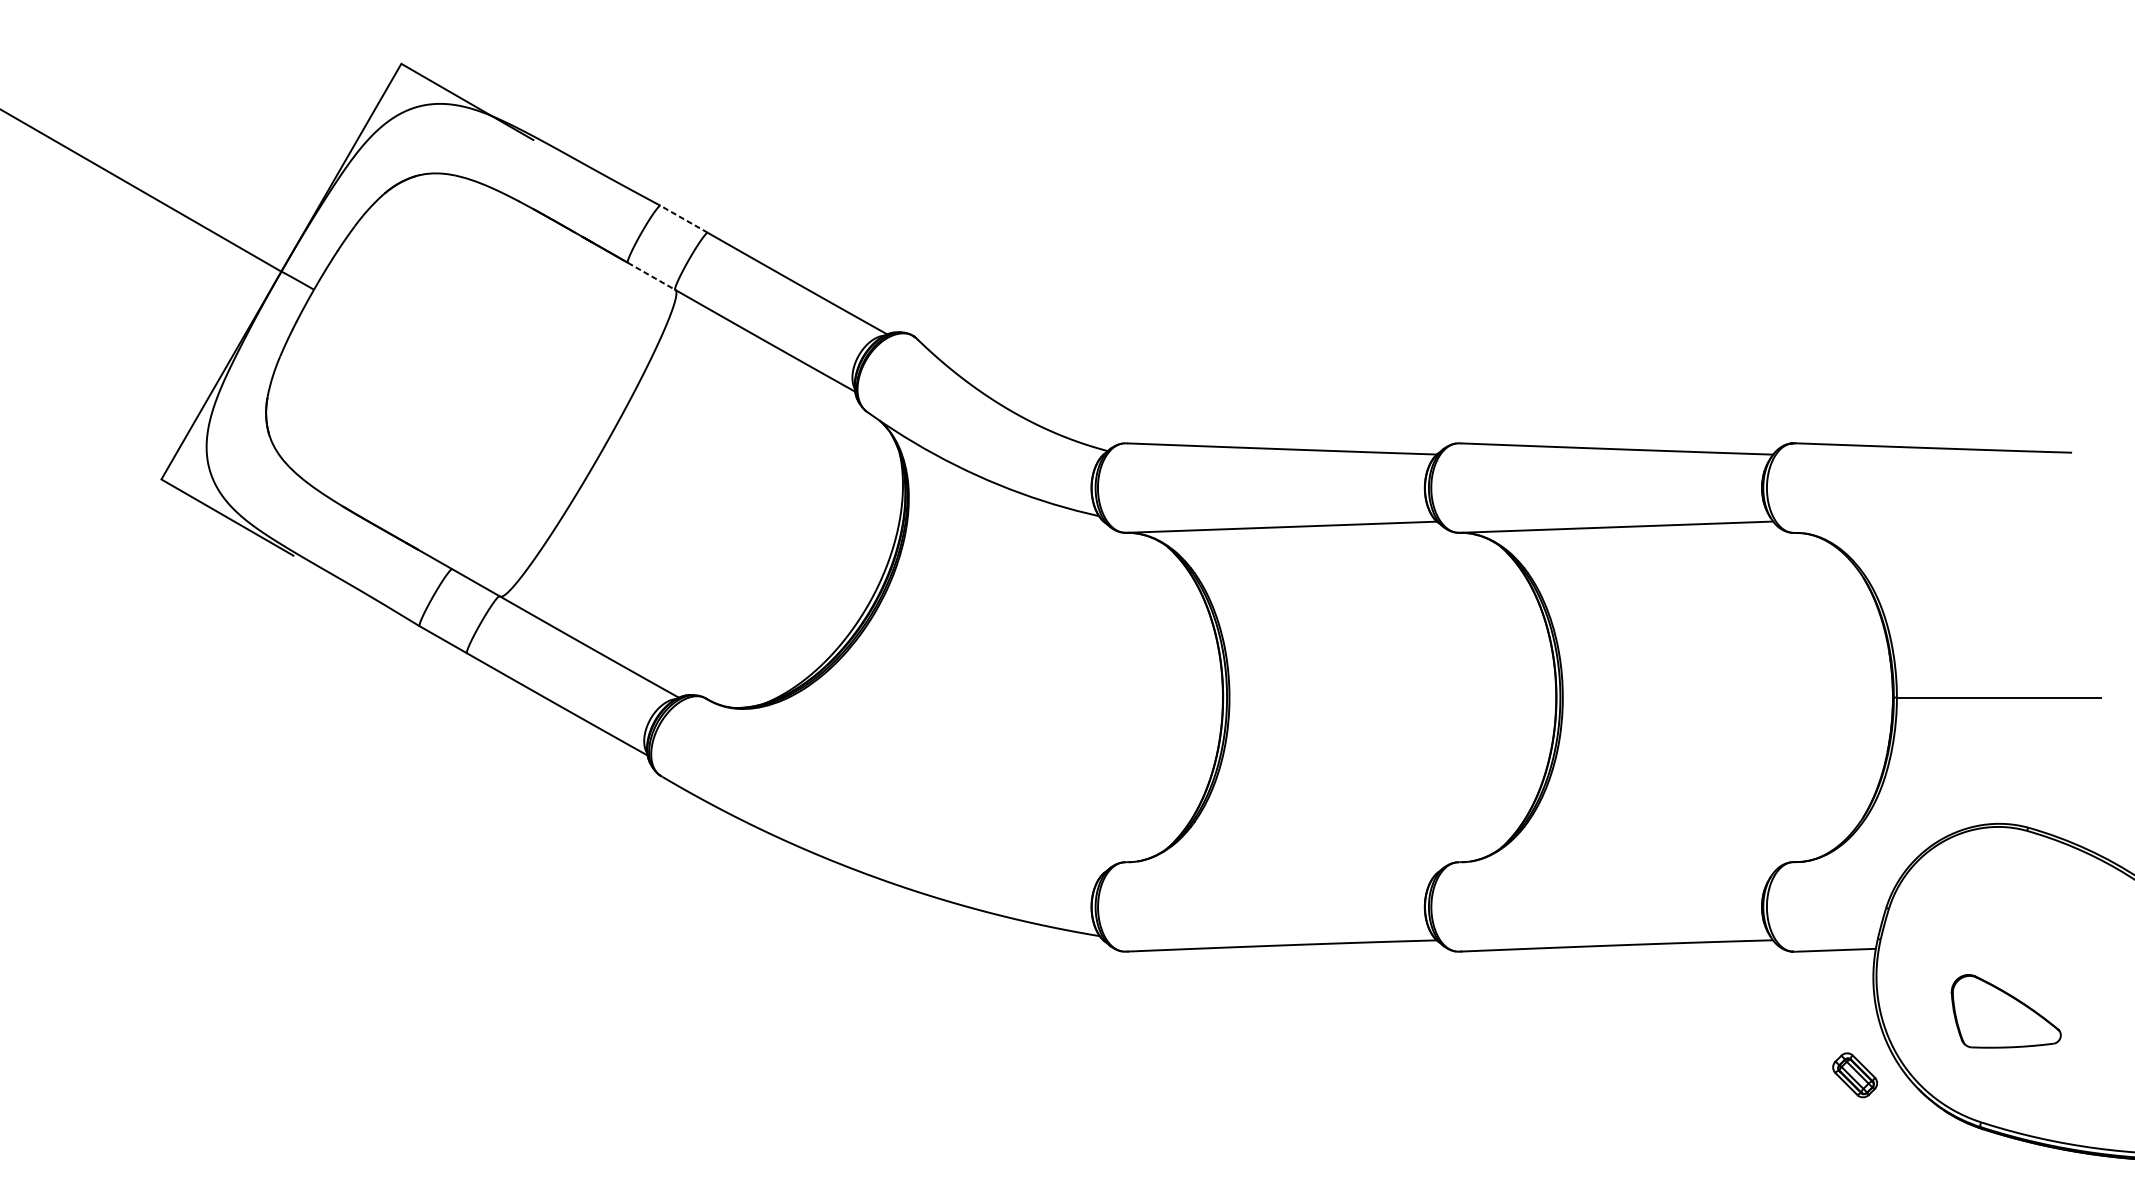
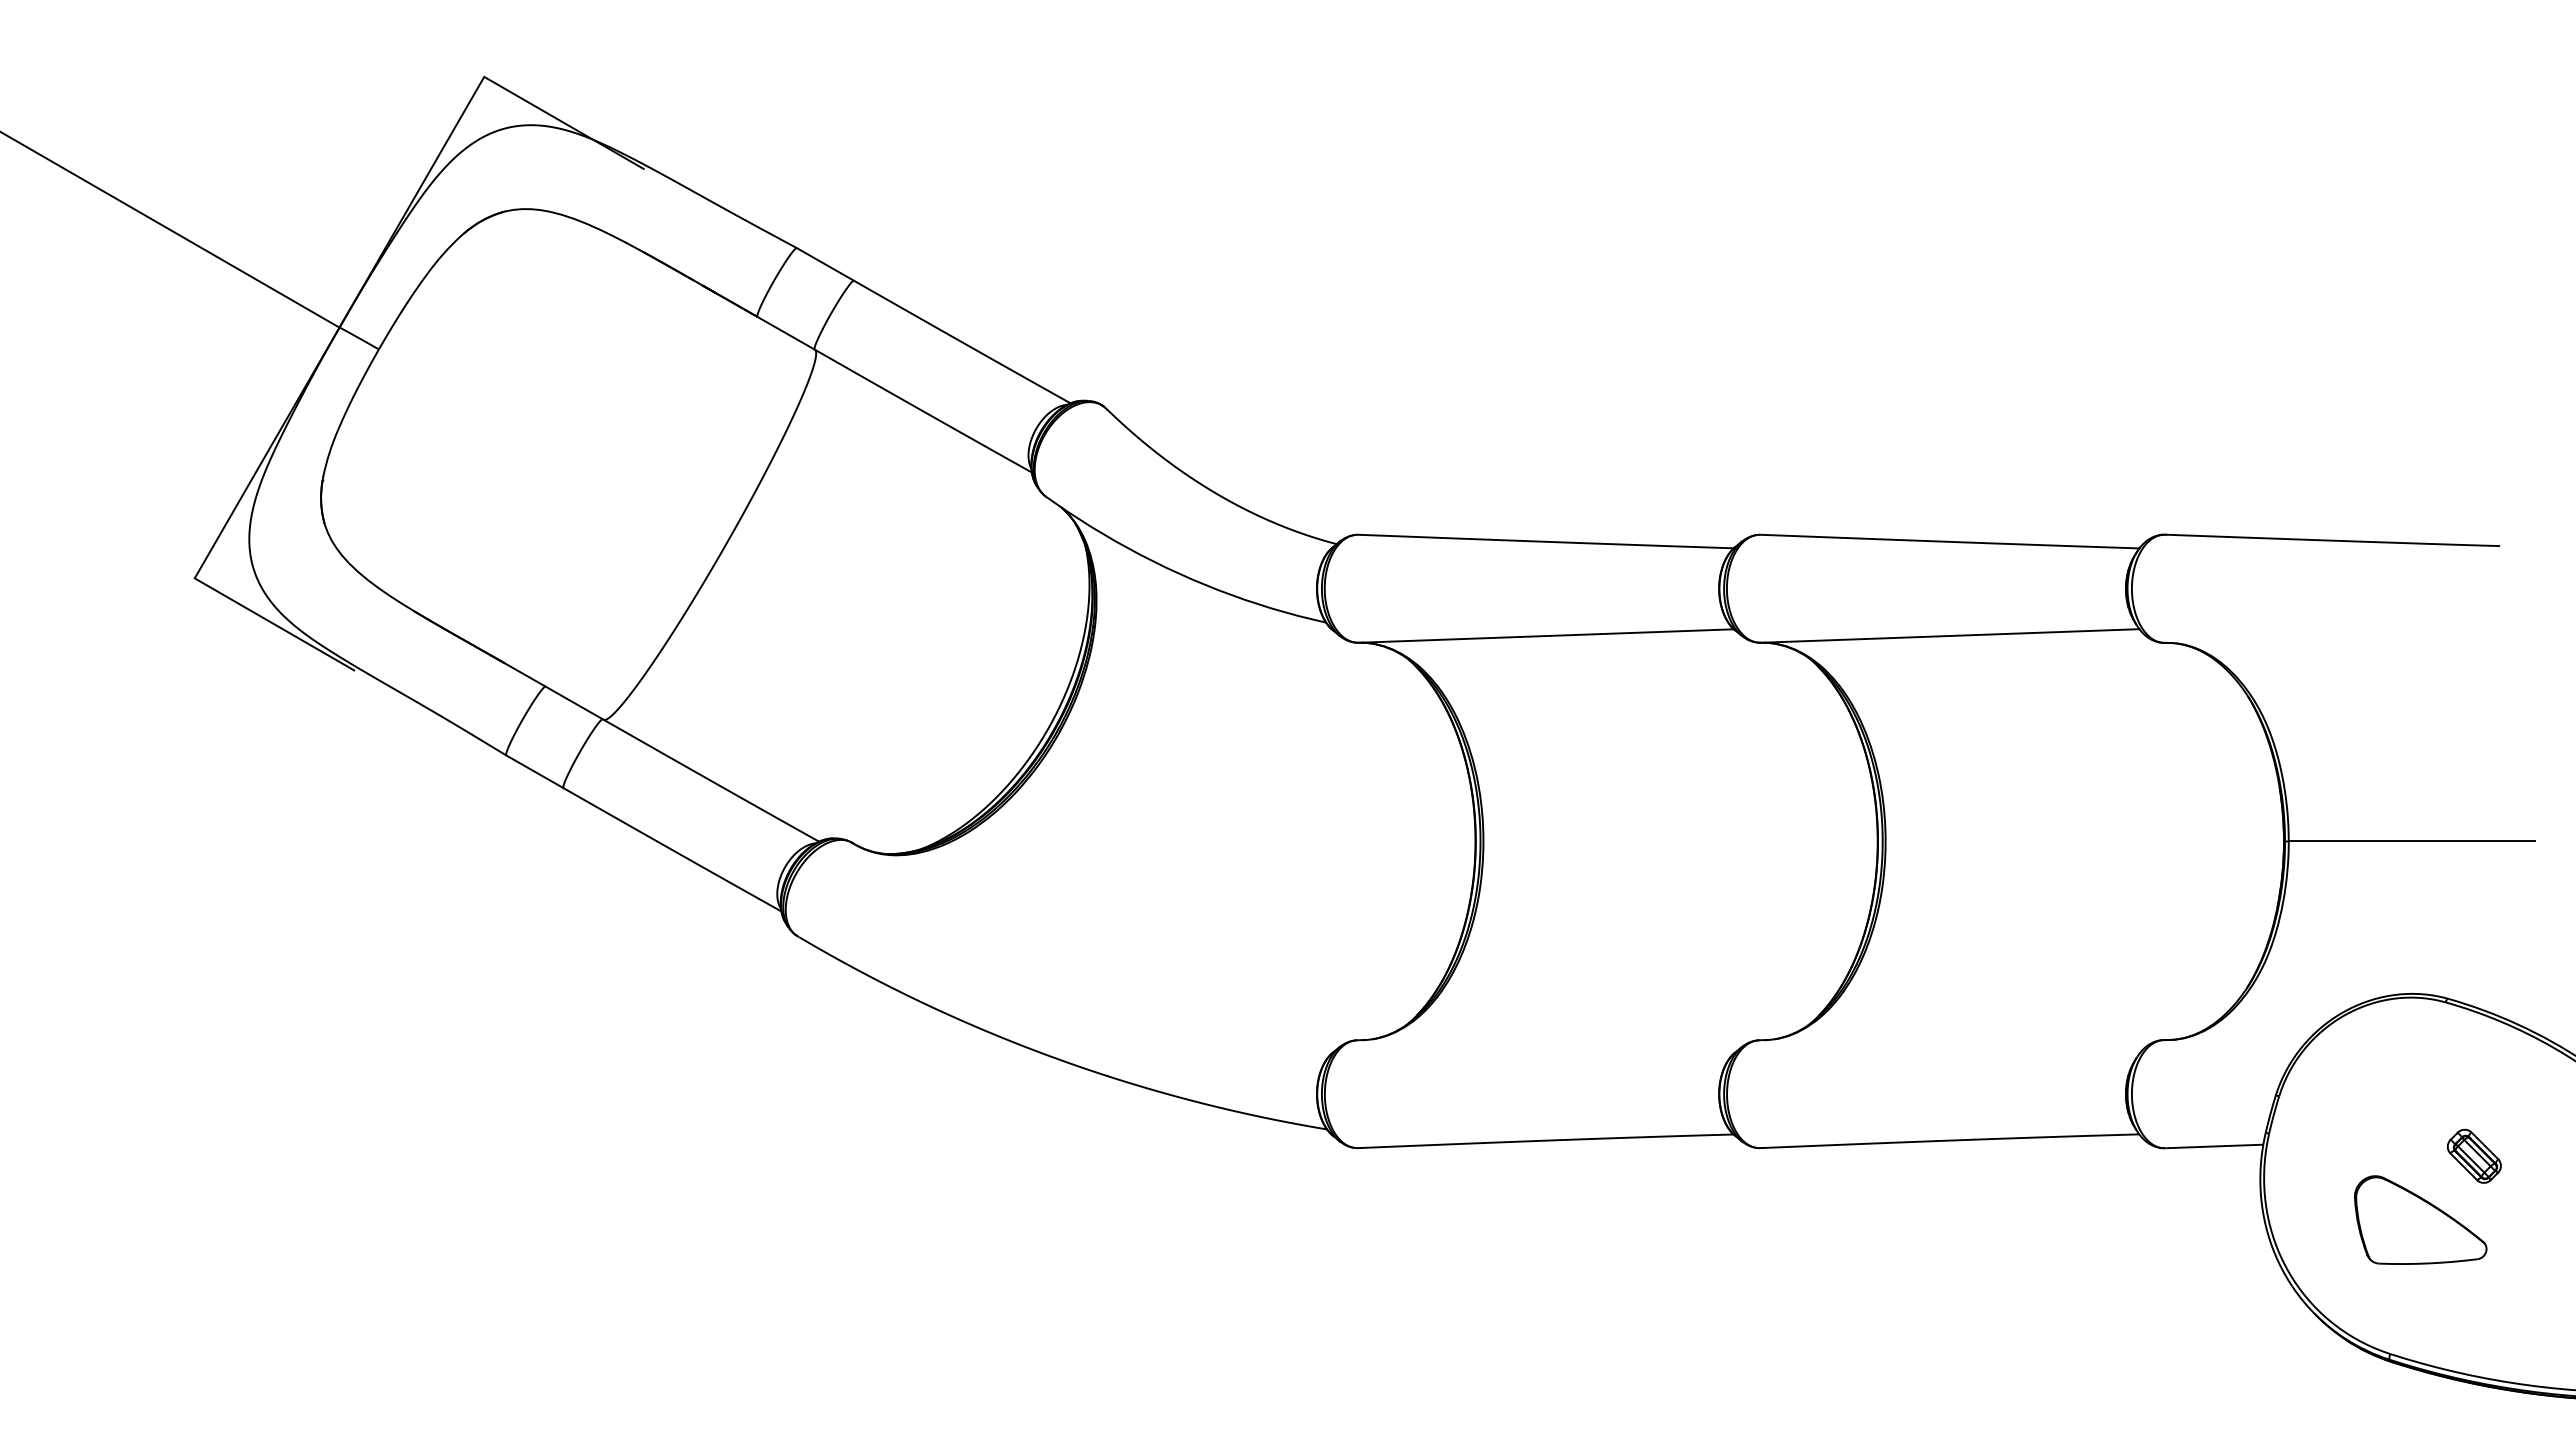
line: (684, 219) -> (825, 264), dashed -> solid
line: (651, 276) -> (786, 333), dashed -> solid
part: (1855, 1074) -> (2474, 1155), moved

